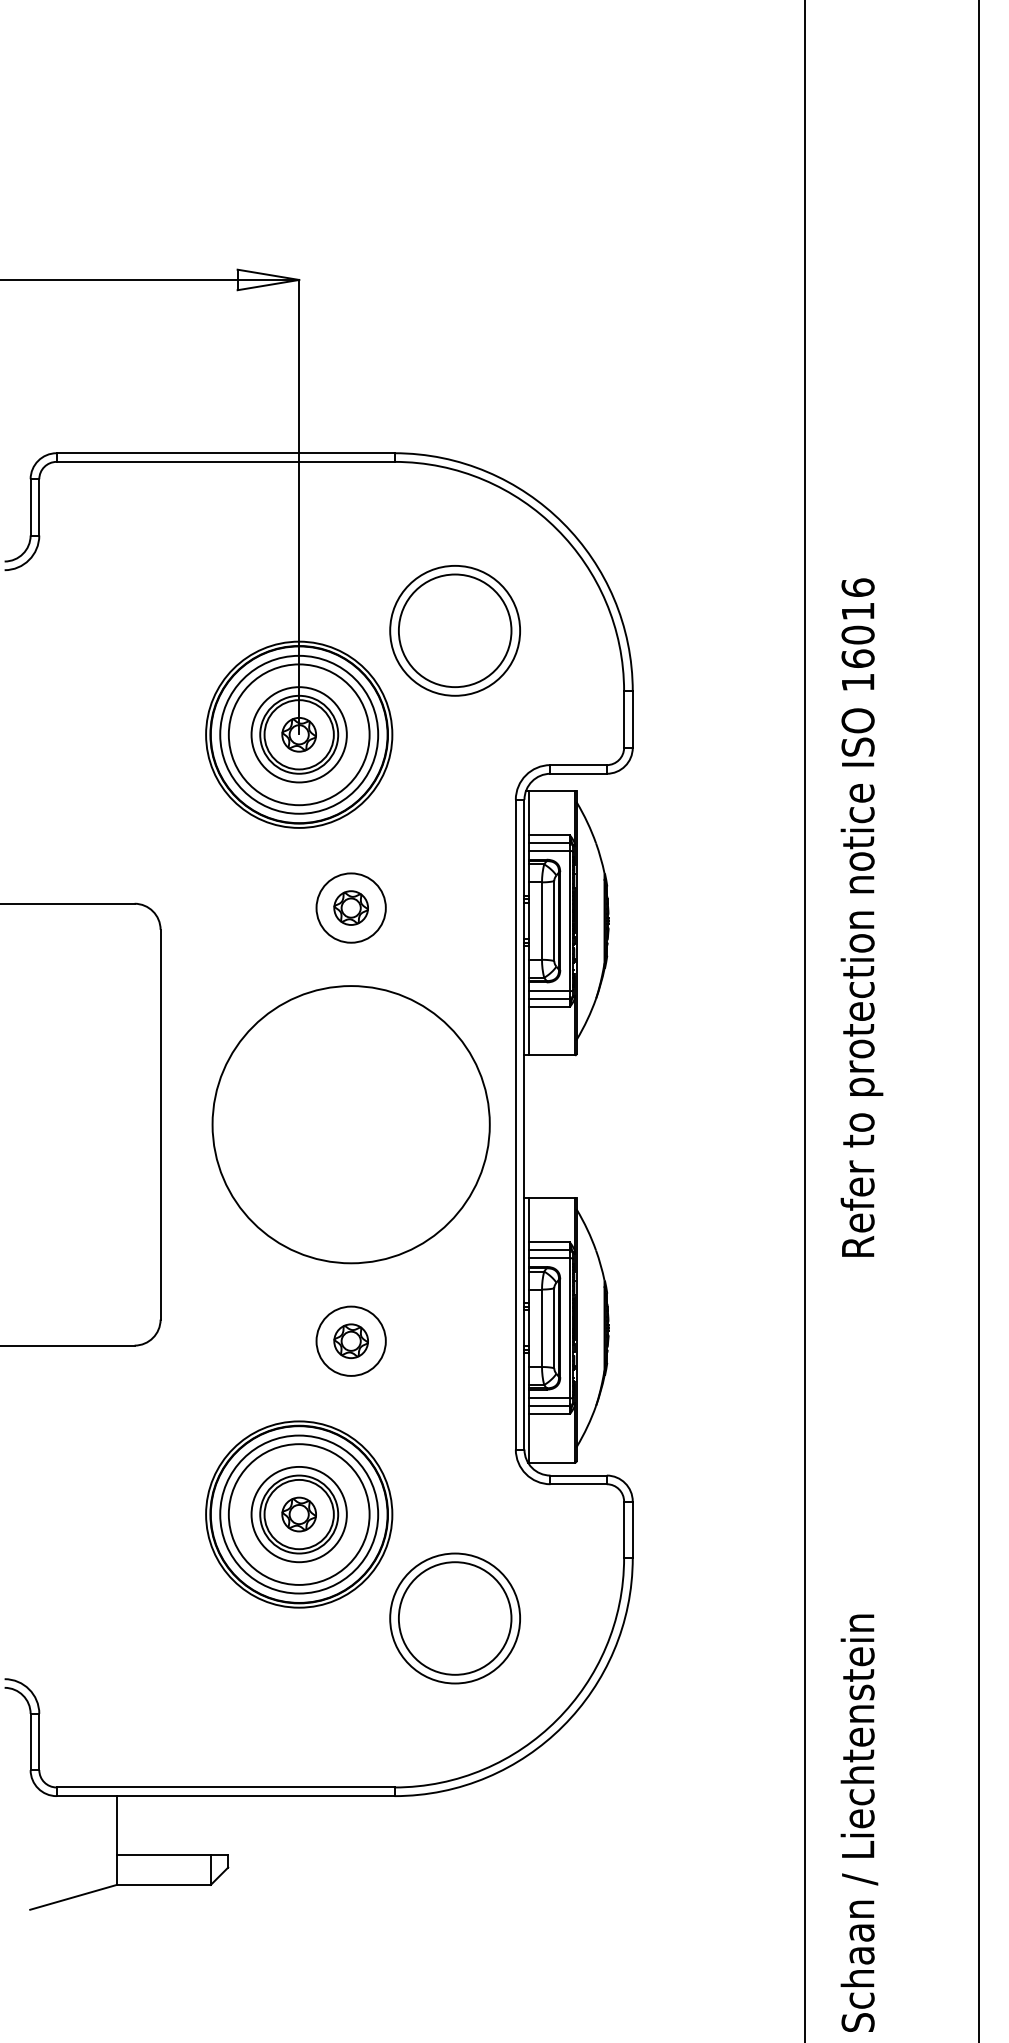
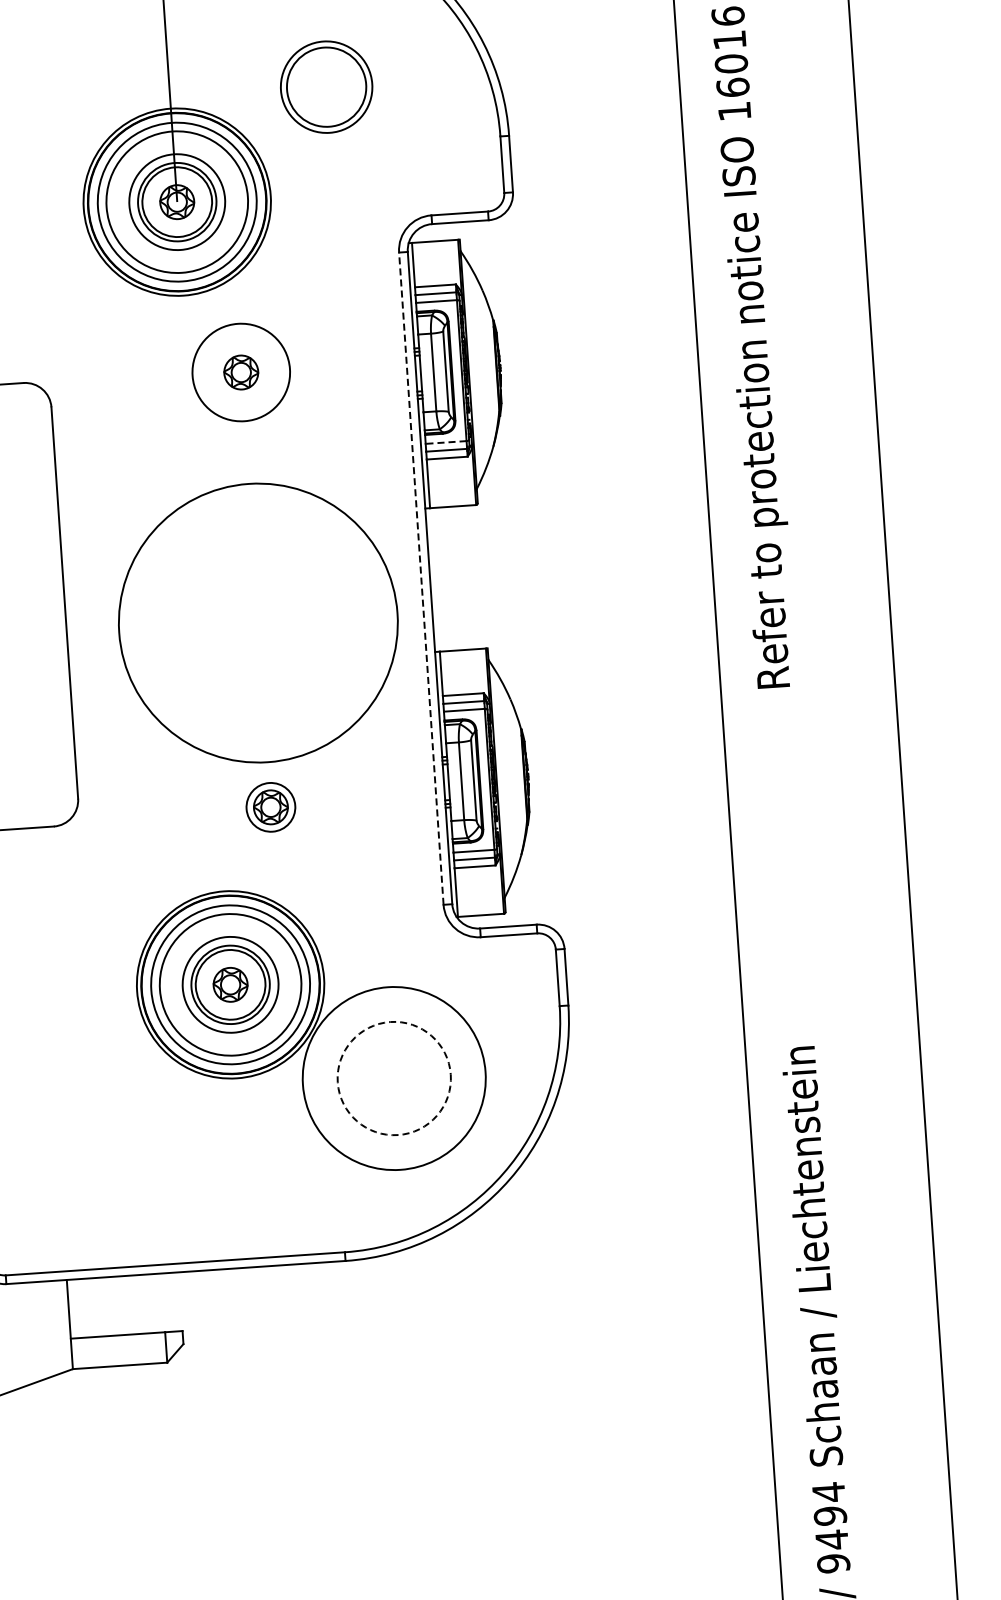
part: (454, 630) -> (325, 86), size x0.7
circle: (350, 907) -> (240, 372), size x1.4
line: (549, 991) -> (446, 442), solid -> dashed
circle: (350, 1124) -> (257, 622), moved
line: (515, 1124) -> (421, 578), solid -> dashed
circle: (350, 1340) -> (270, 806), size x0.7
circle: (454, 1618) -> (393, 1078), solid -> dashed
circle: (455, 1618) -> (394, 1078), size x1.4

